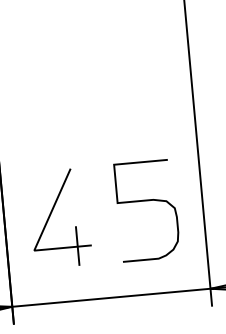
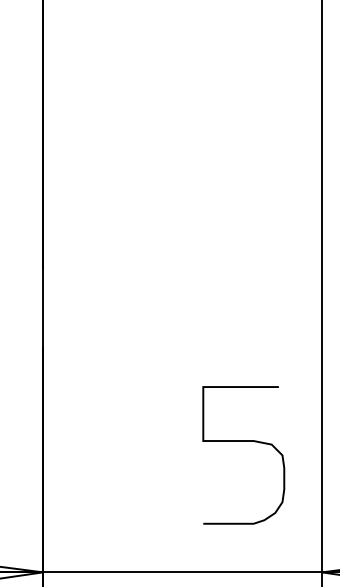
part: (52, 213) -> (110, 446), removed

